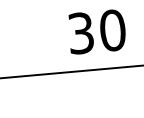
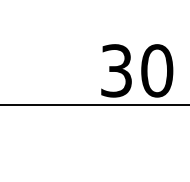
text: (97, 31) -> (137, 70), moved

